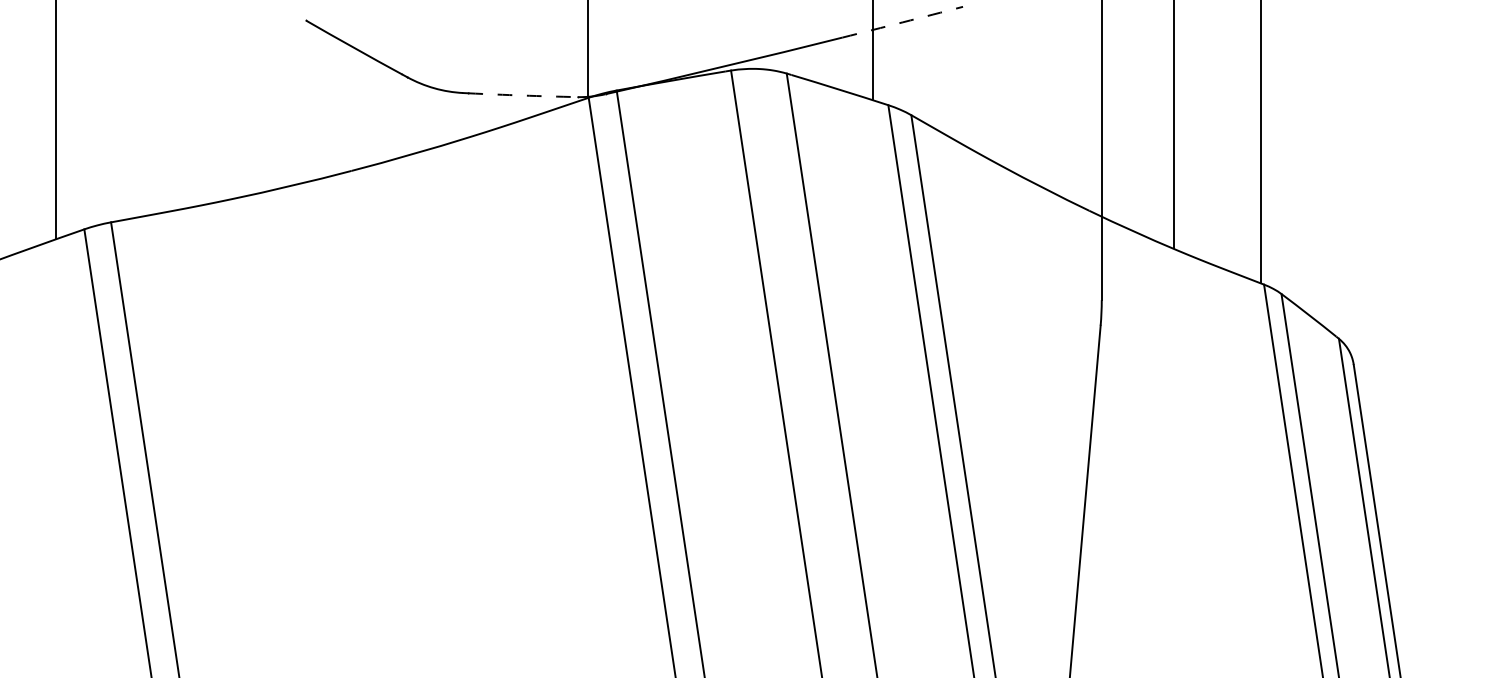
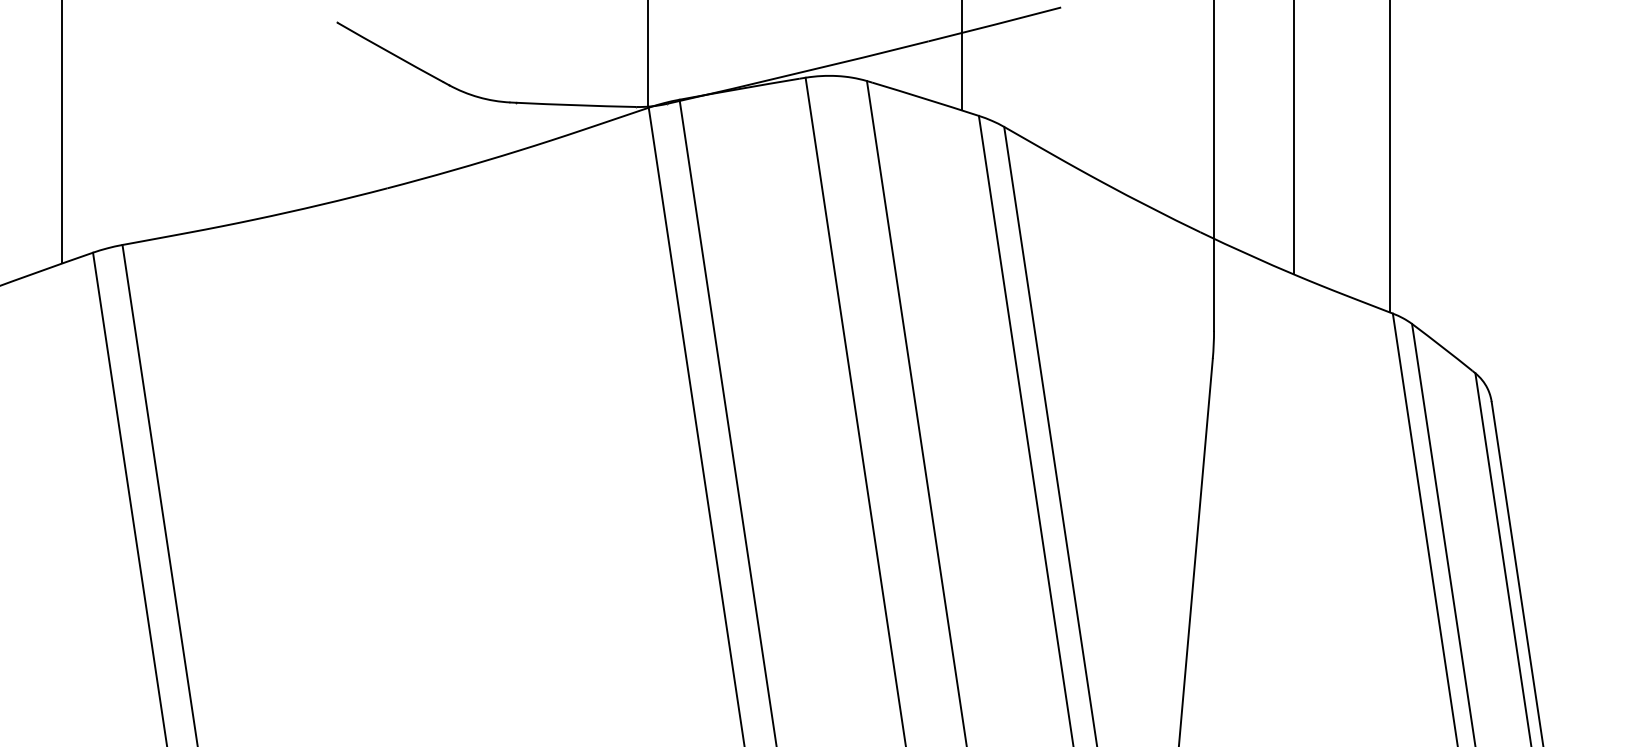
arc: (902, 22) -> (994, 24), dashed -> solid
arc: (523, 95) -> (576, 105), dashed -> solid

